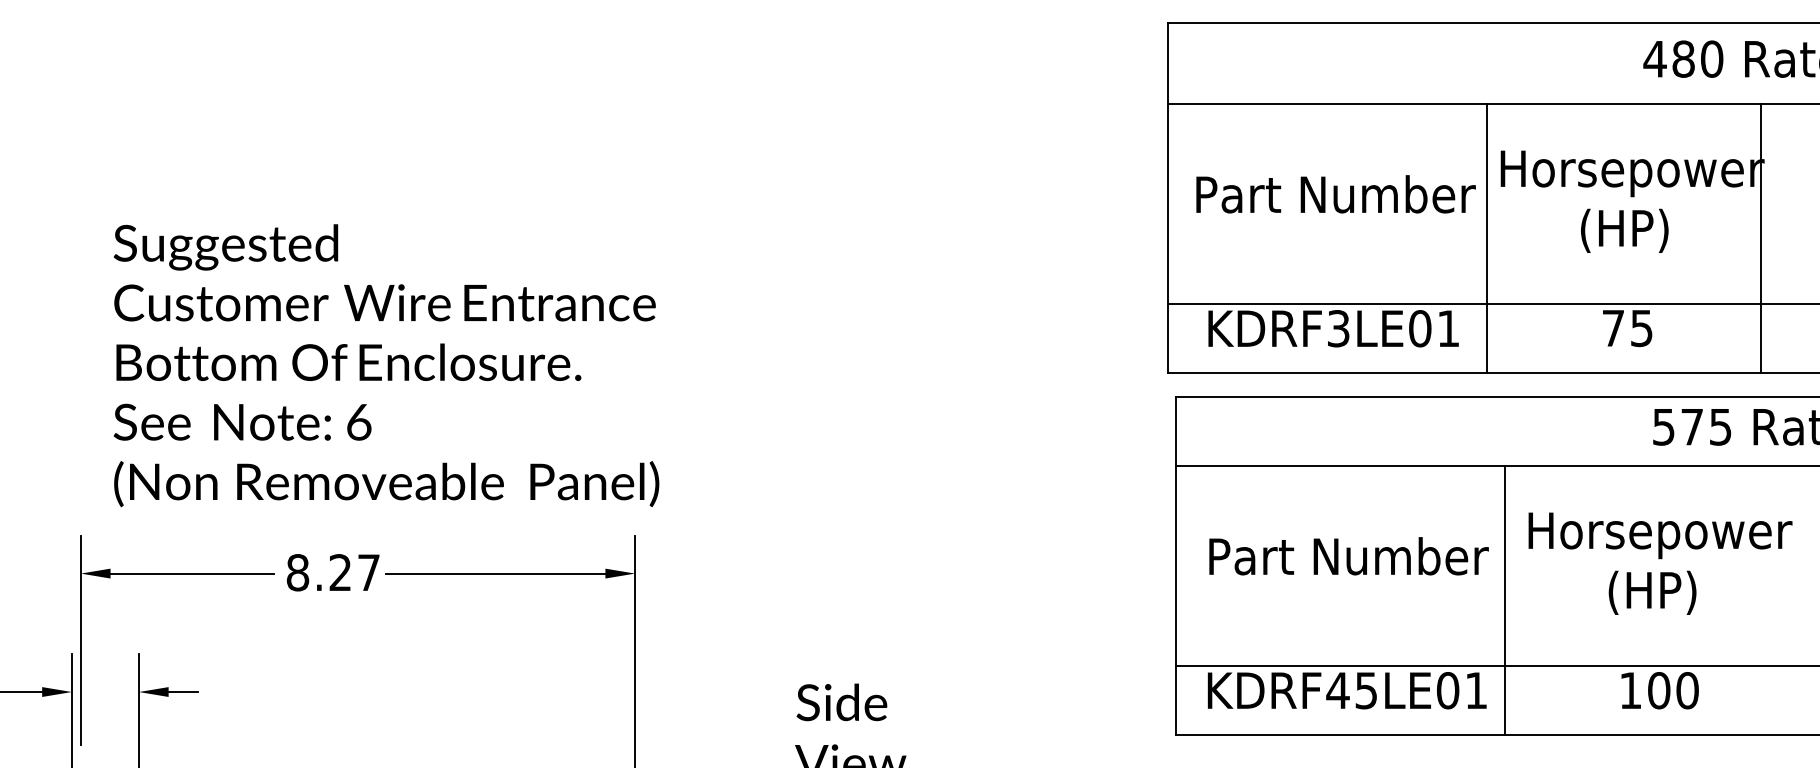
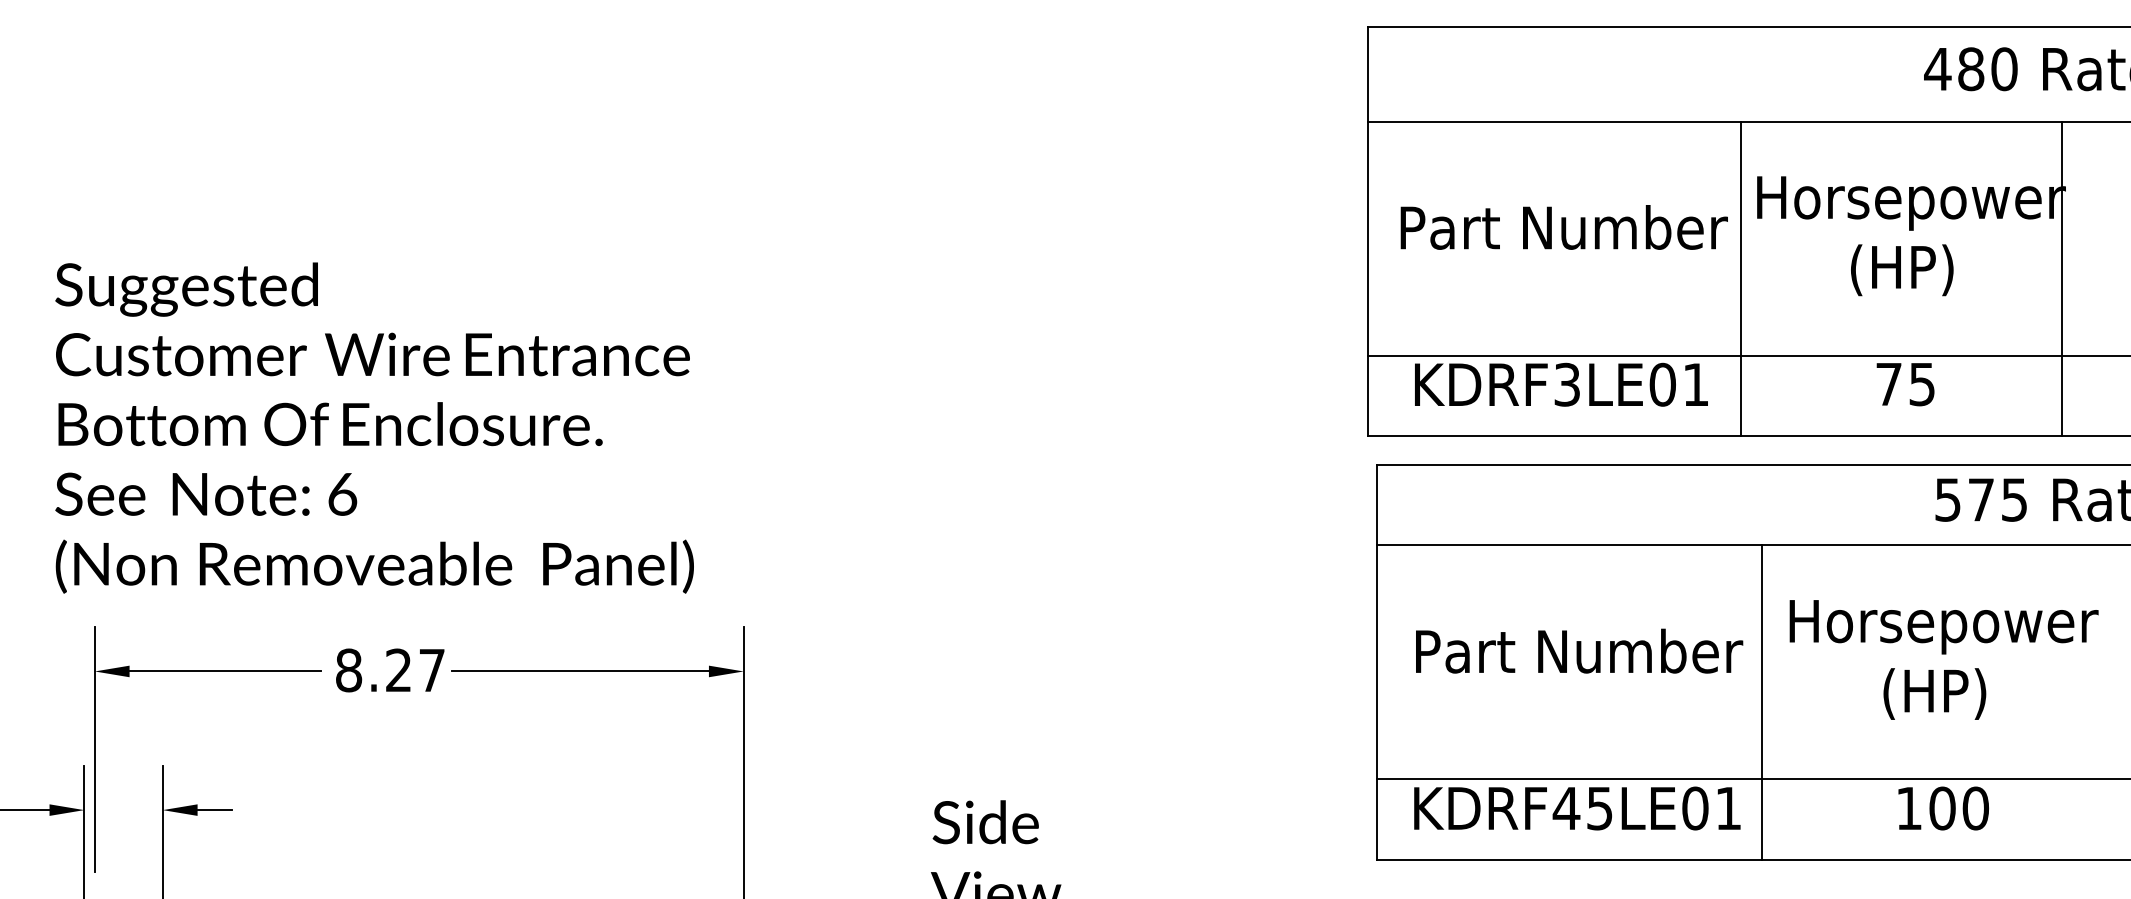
text: (386, 365) -> (374, 427), moved

